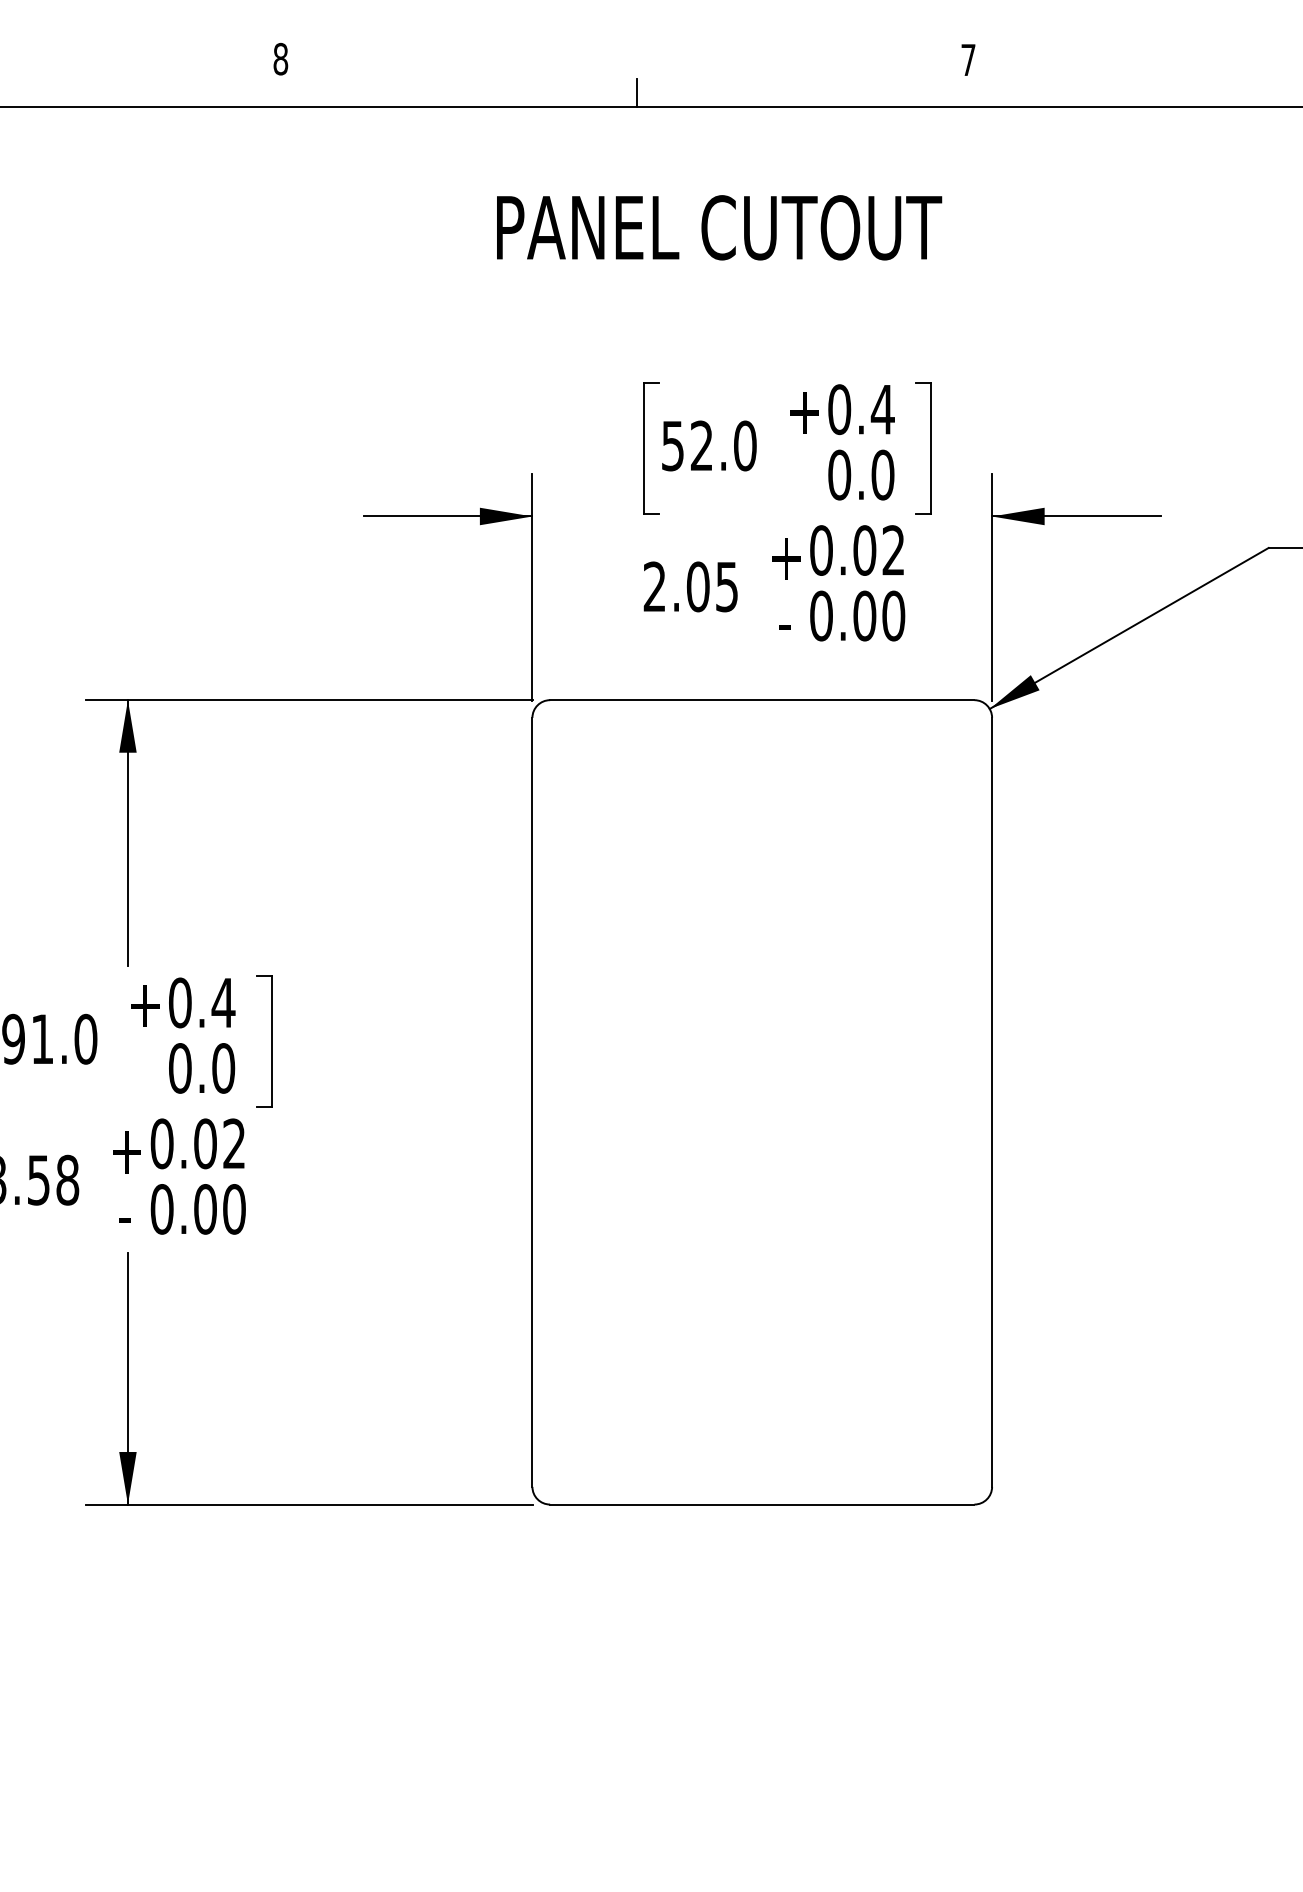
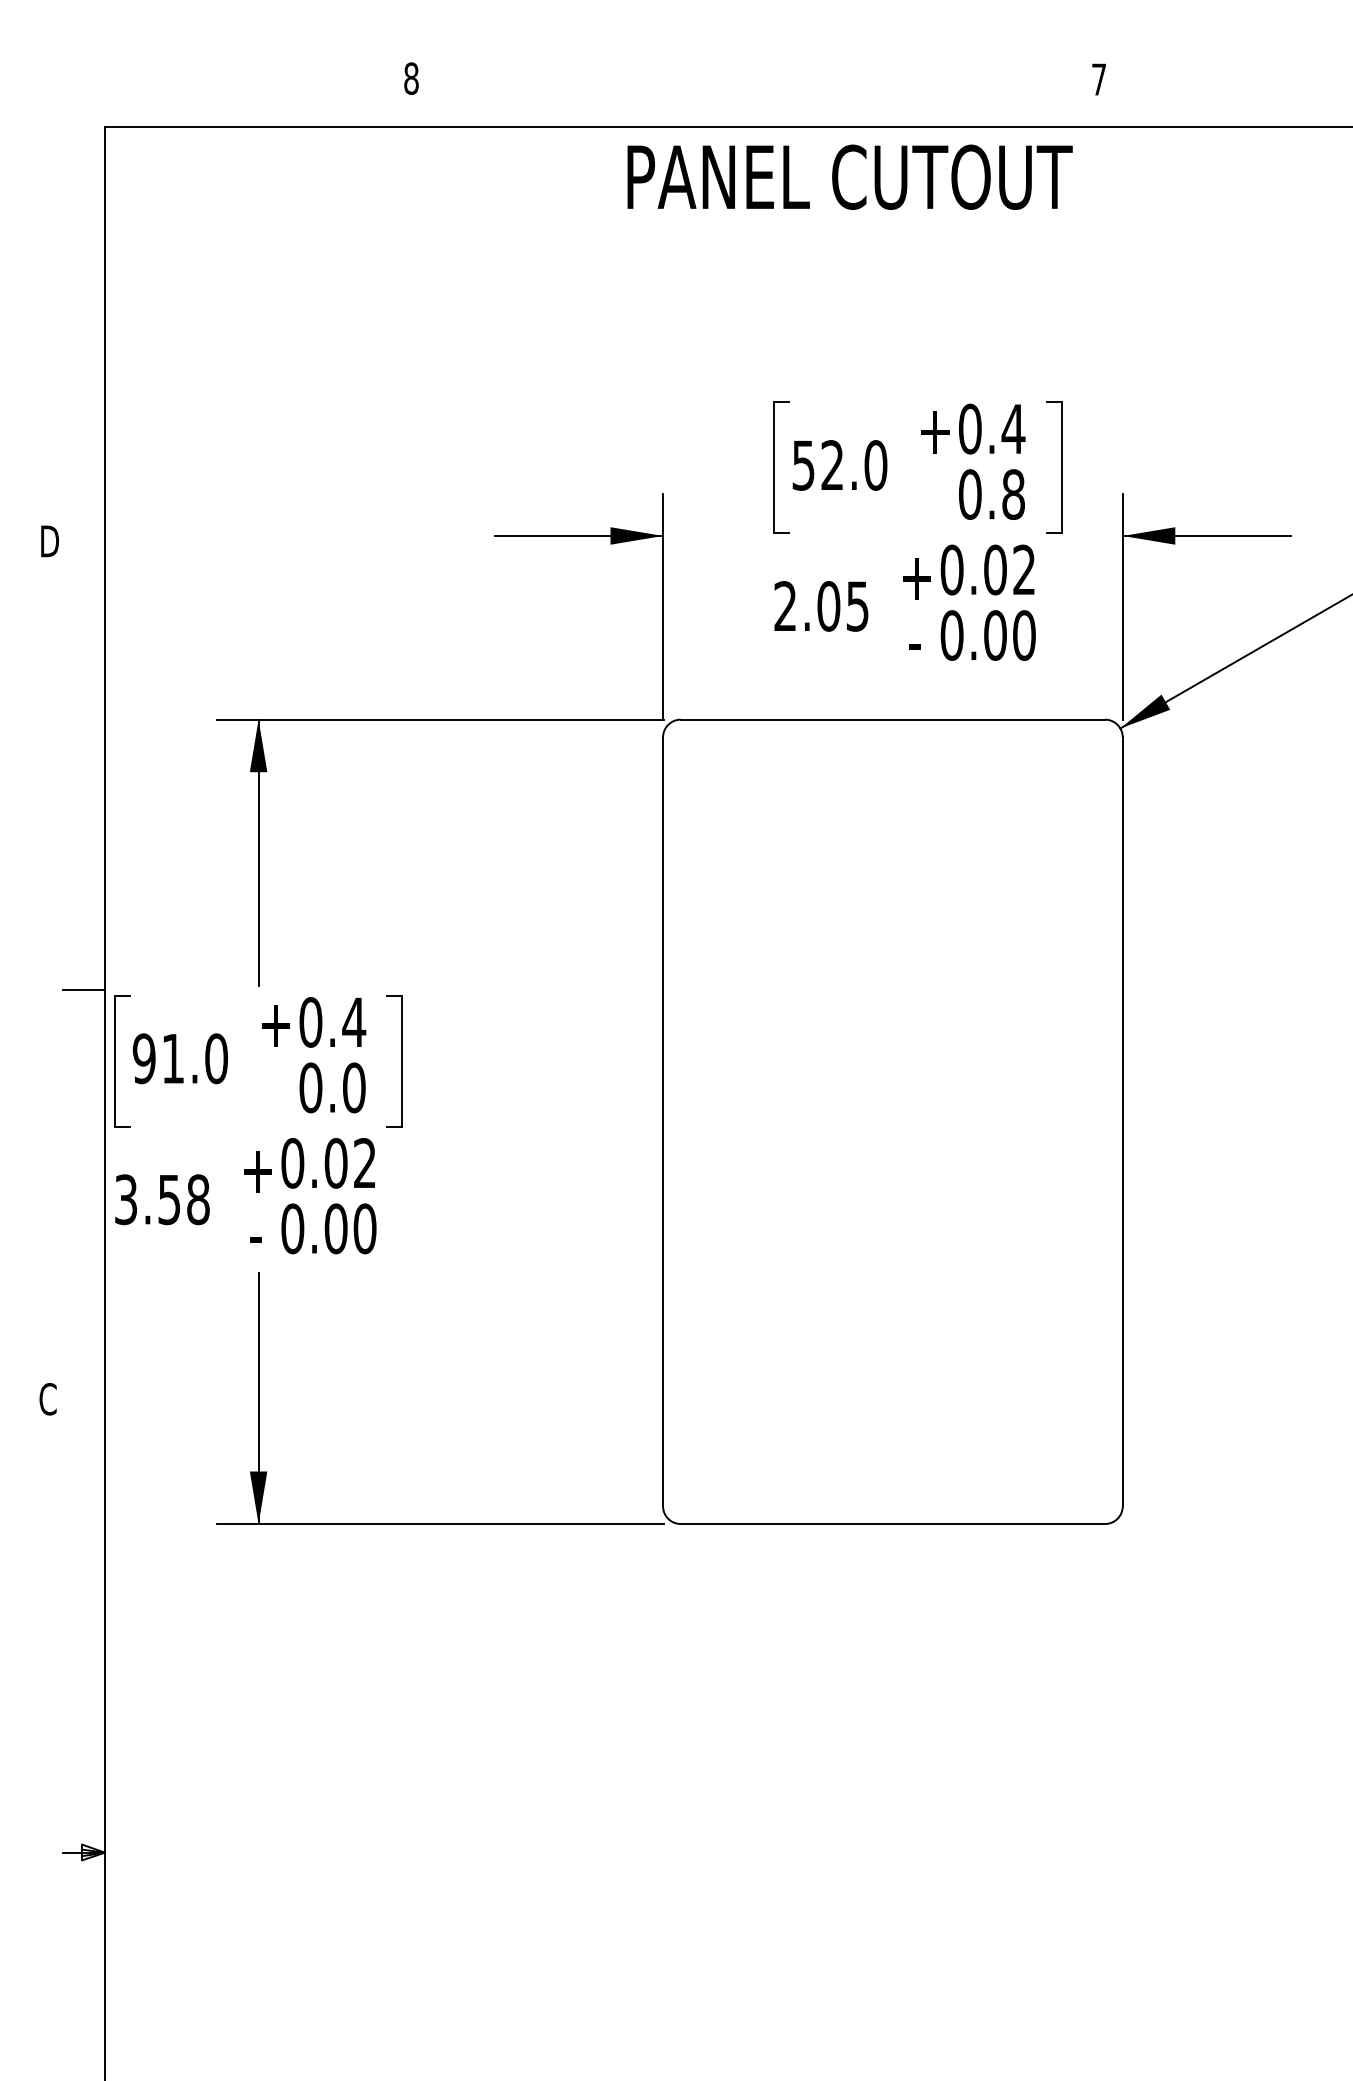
line: (636, 93) -> (767, 112), removed
text: (718, 227) -> (849, 176), moved
text: (882, 475) -> (1013, 494), 0.0 -> 0.8

